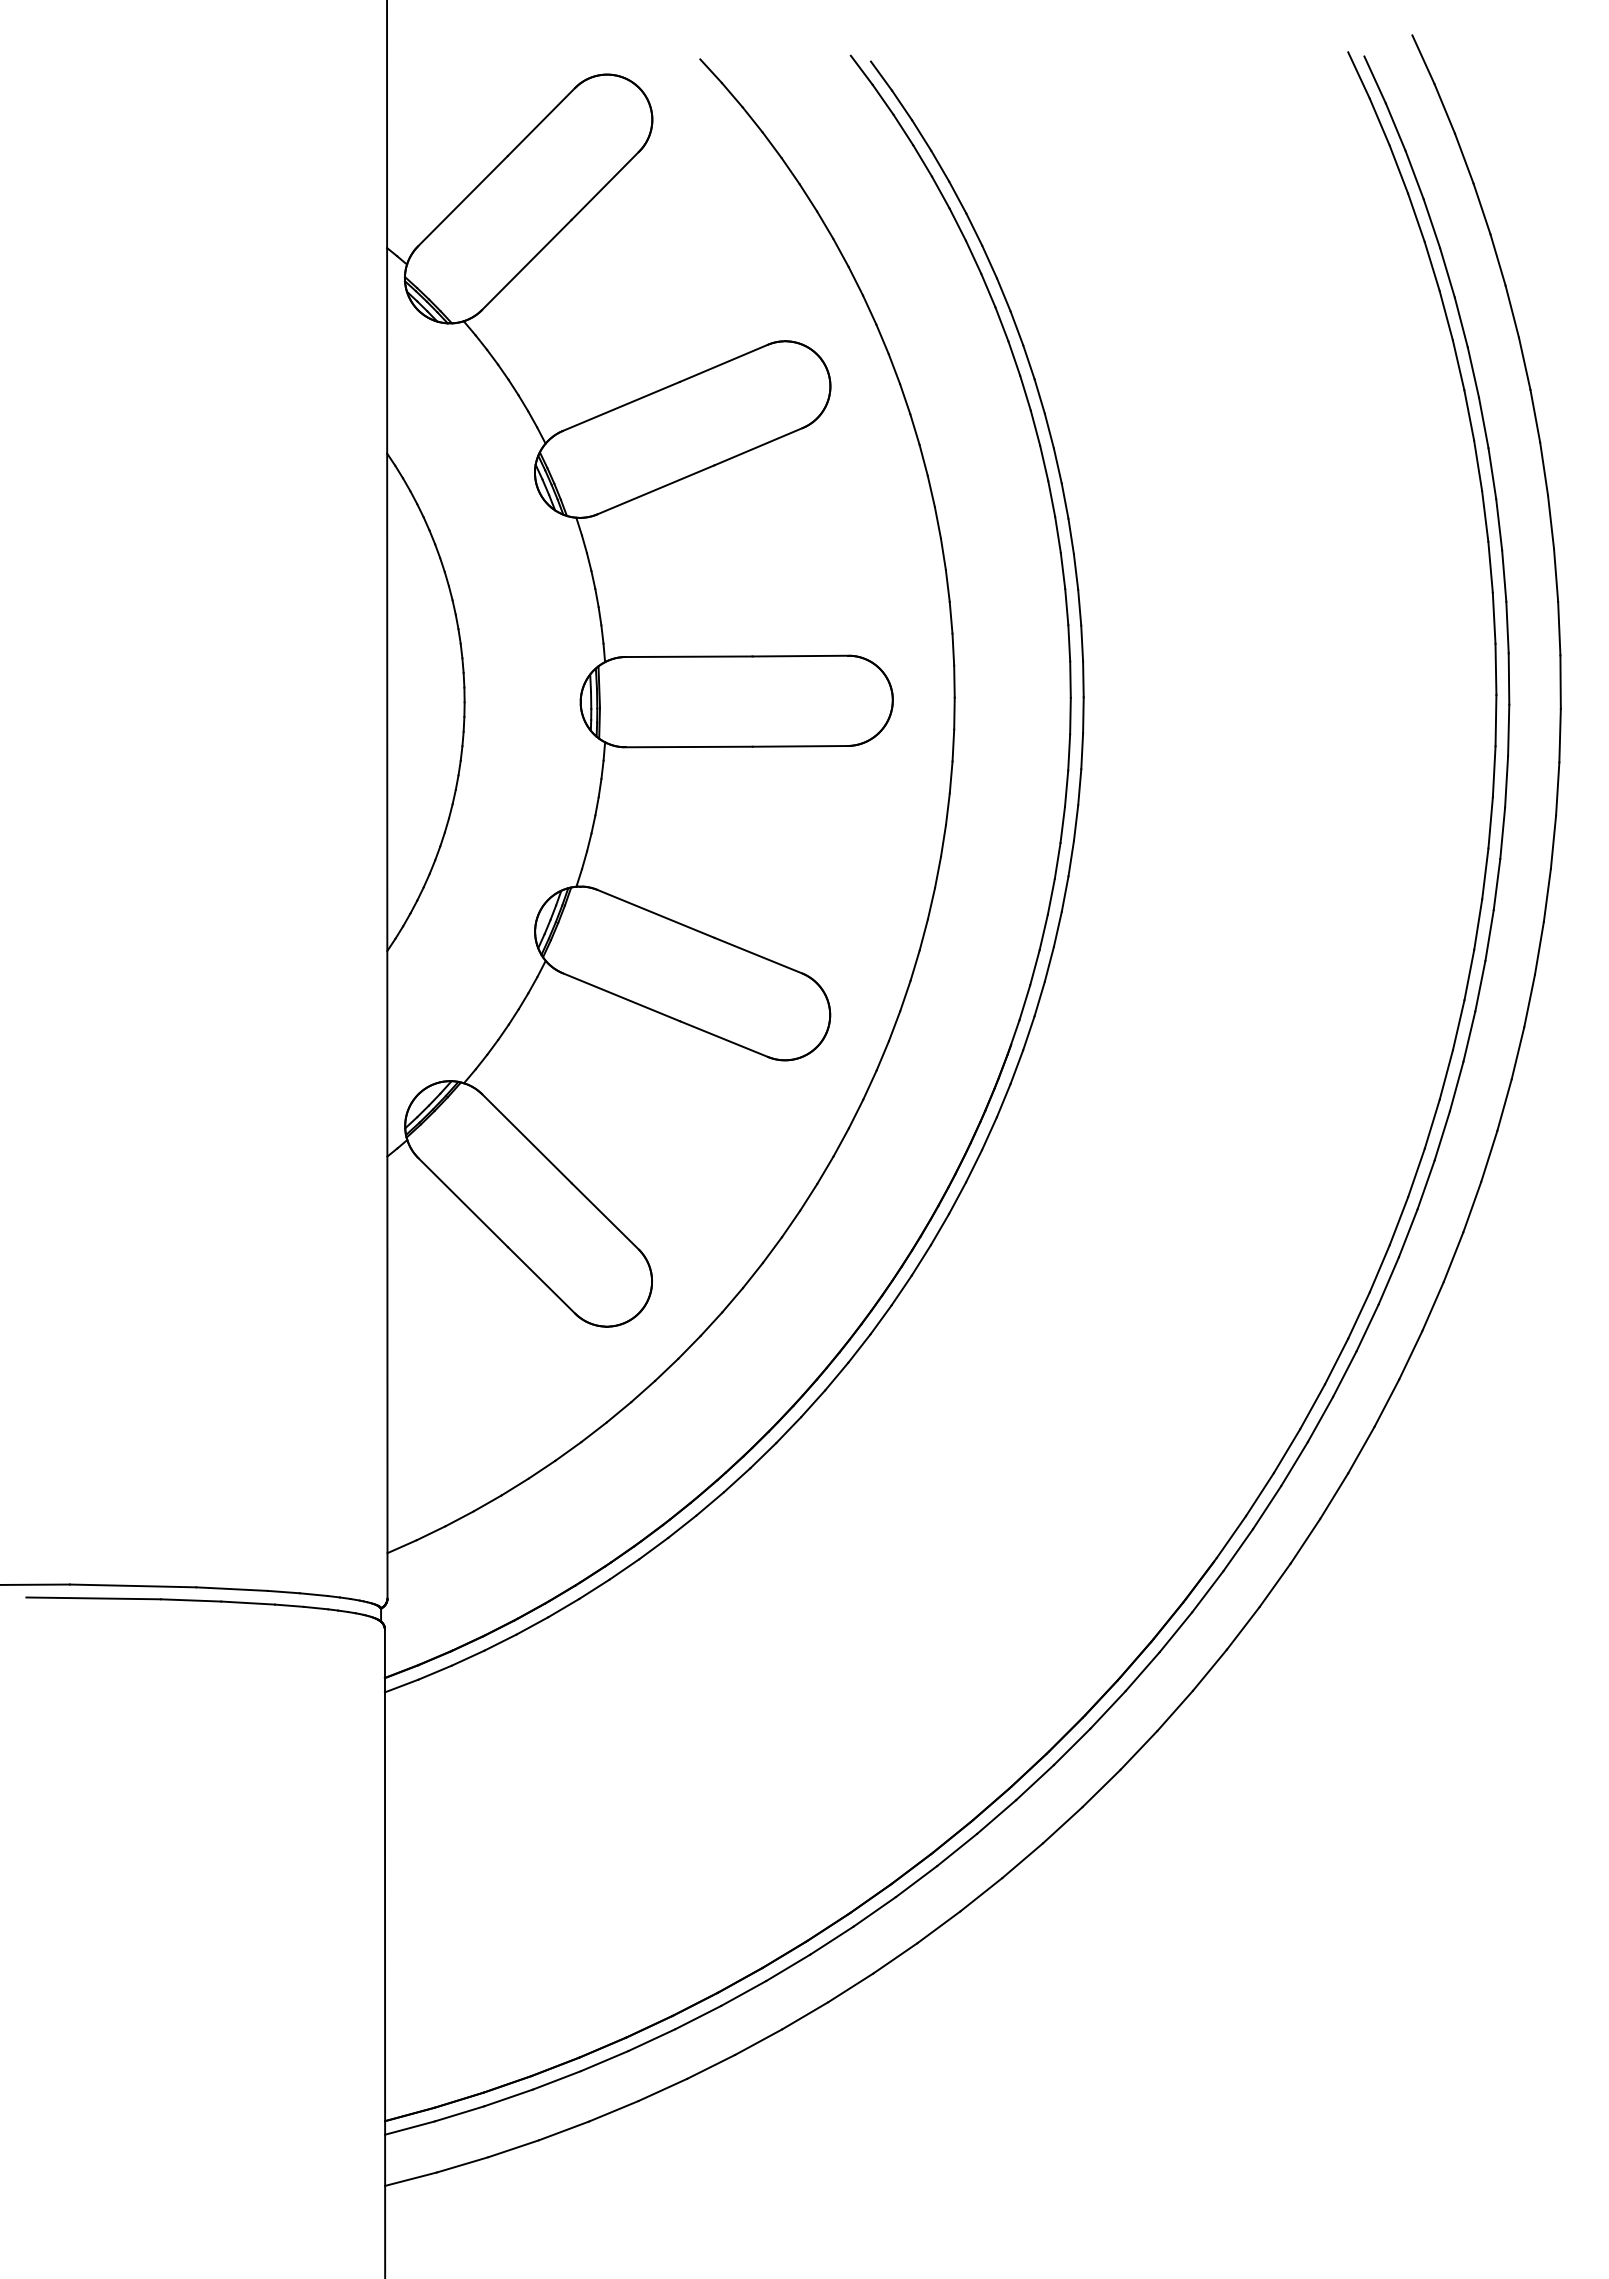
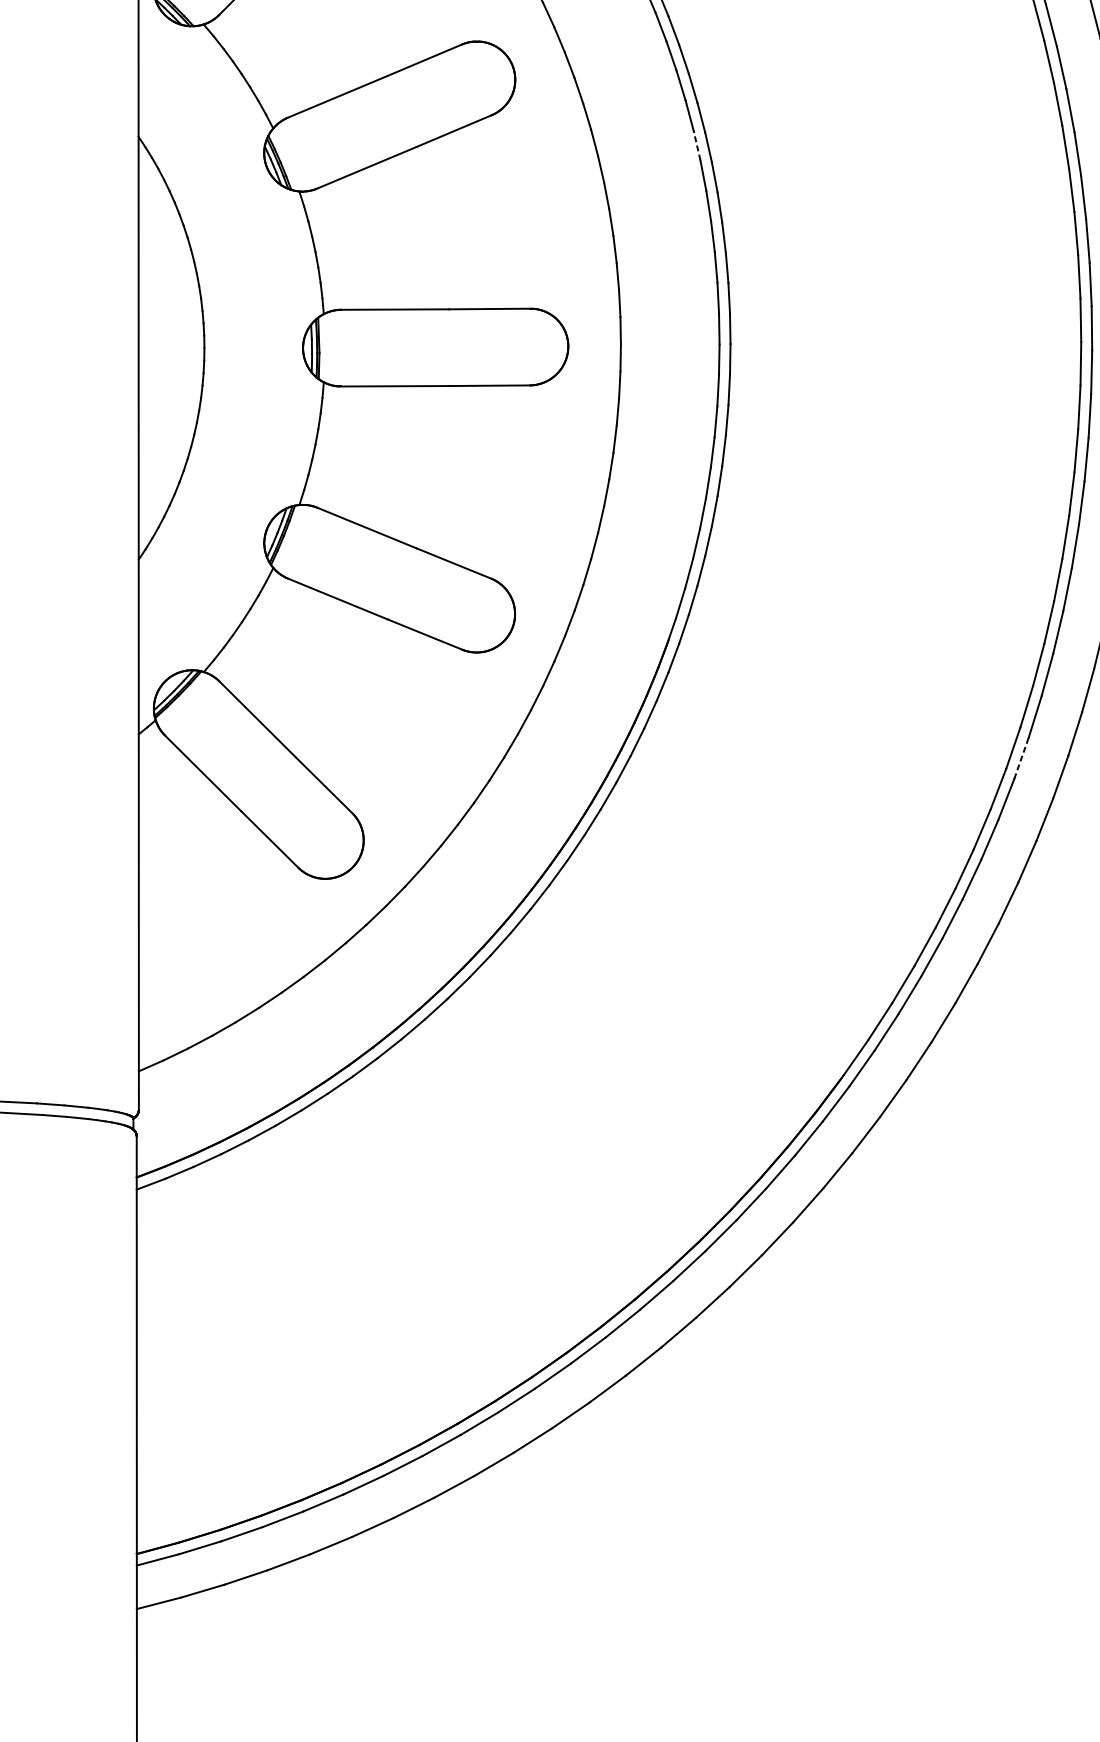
line: (1044, 462) -> (697, 144), solid -> dashed
line: (1426, 1184) -> (1021, 758), solid -> dashed

